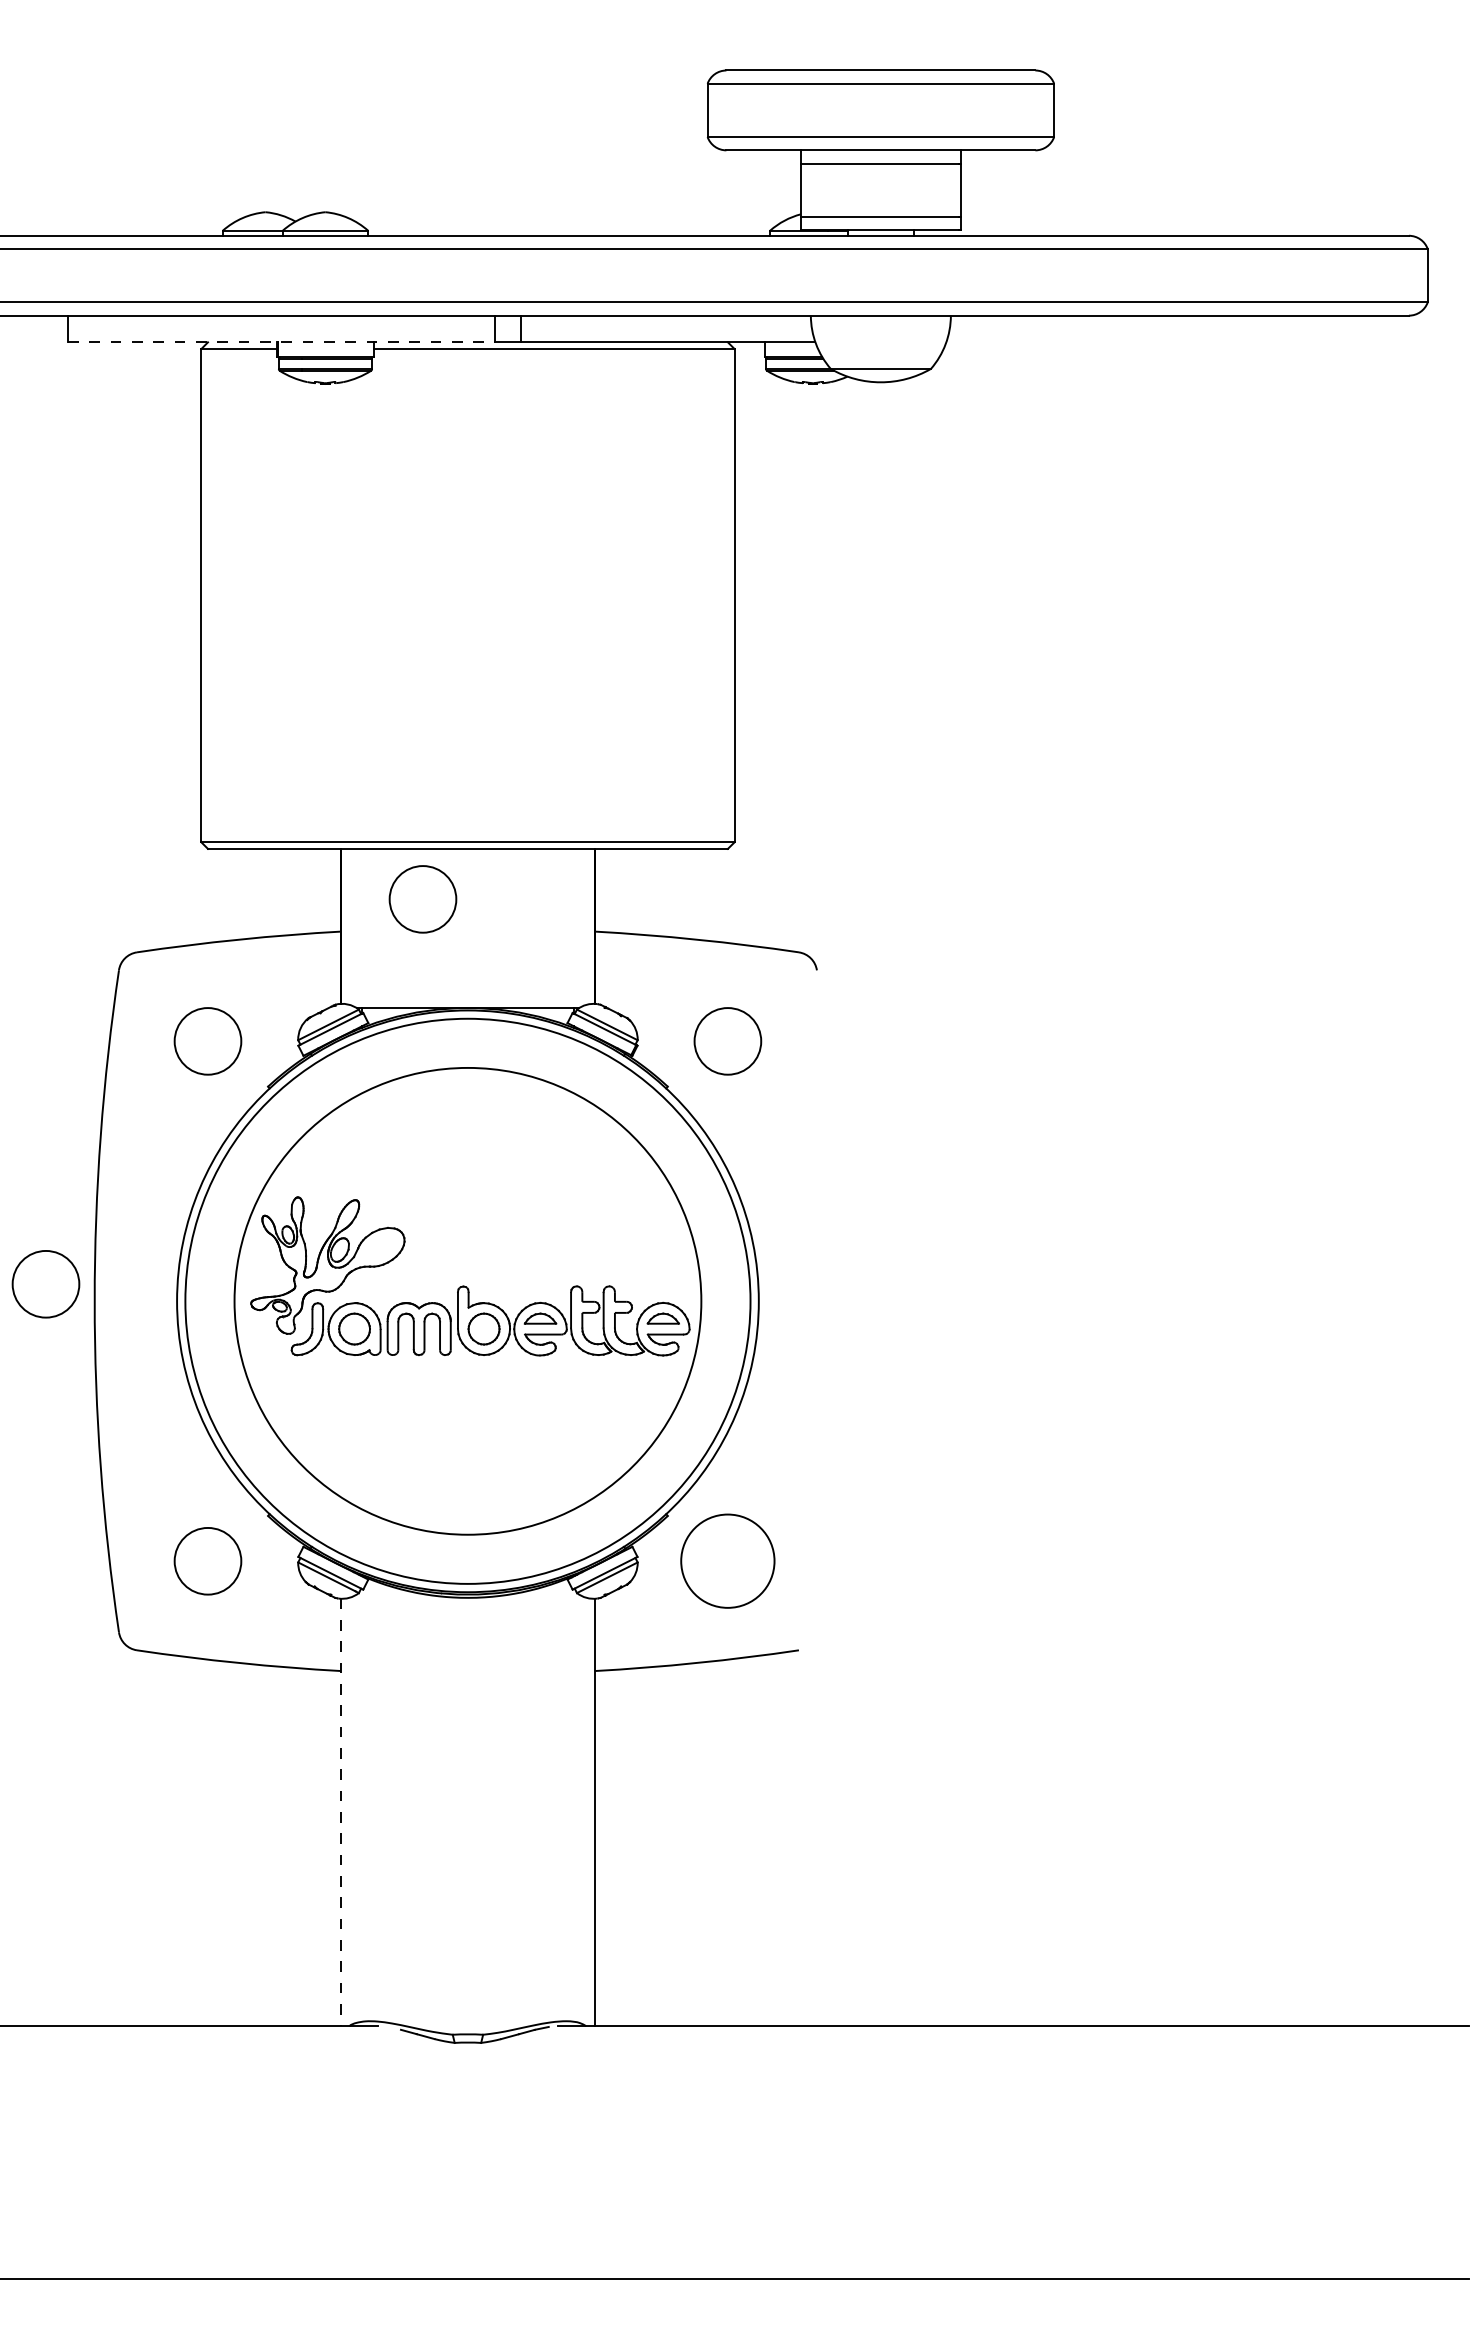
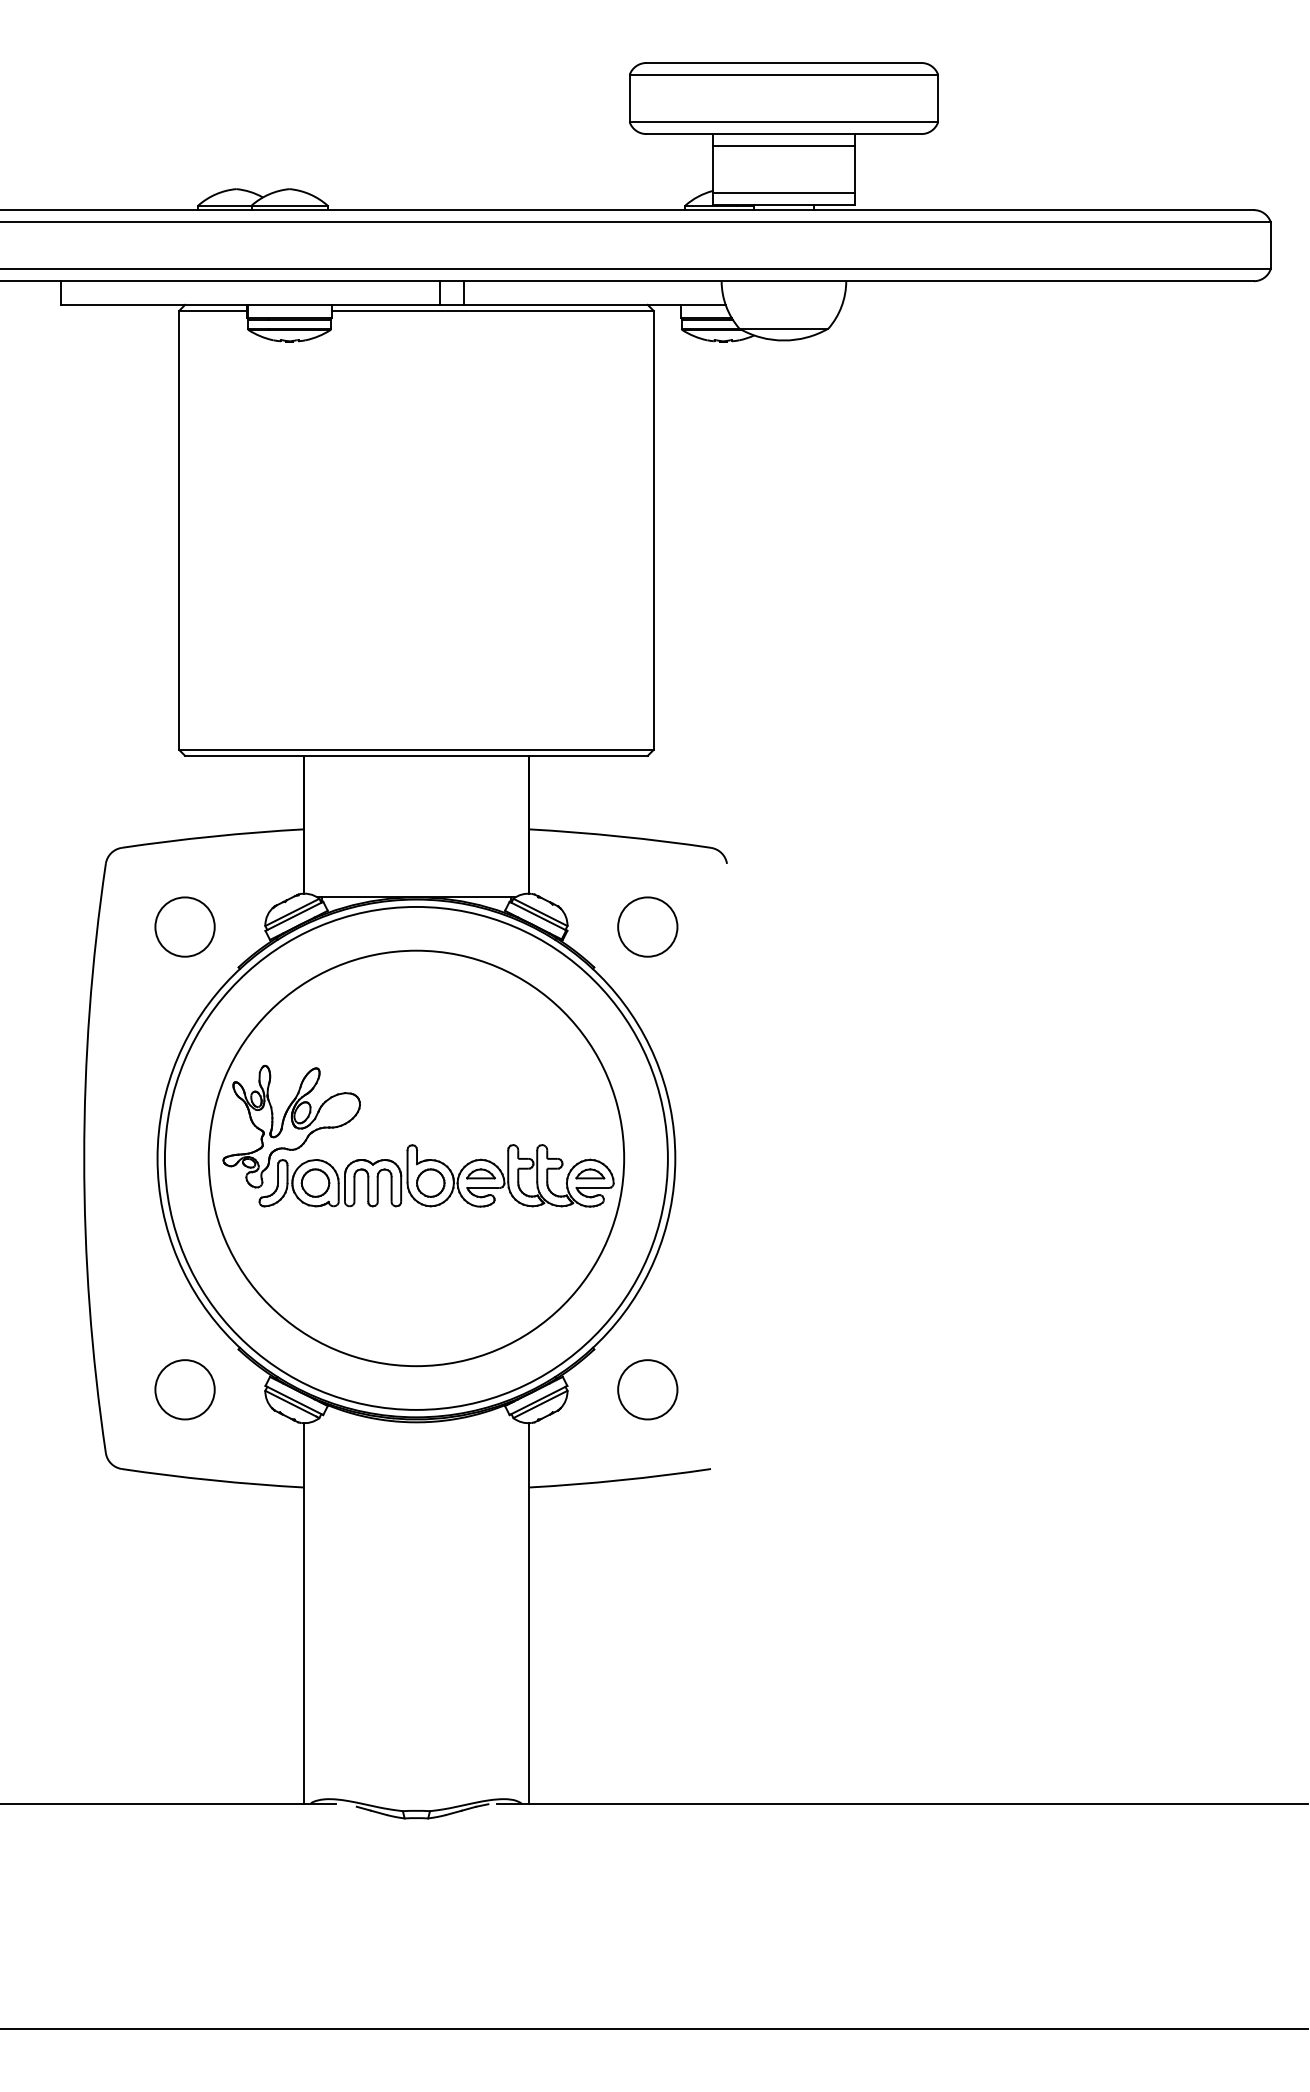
line: (281, 342) -> (250, 305), dashed -> solid
circle: (422, 899) -> (375, 800), removed
circle: (45, 1284) -> (40, 1143), removed
circle: (727, 1561) -> (647, 1389), size x0.71
line: (341, 1812) -> (303, 1613), dashed -> solid

